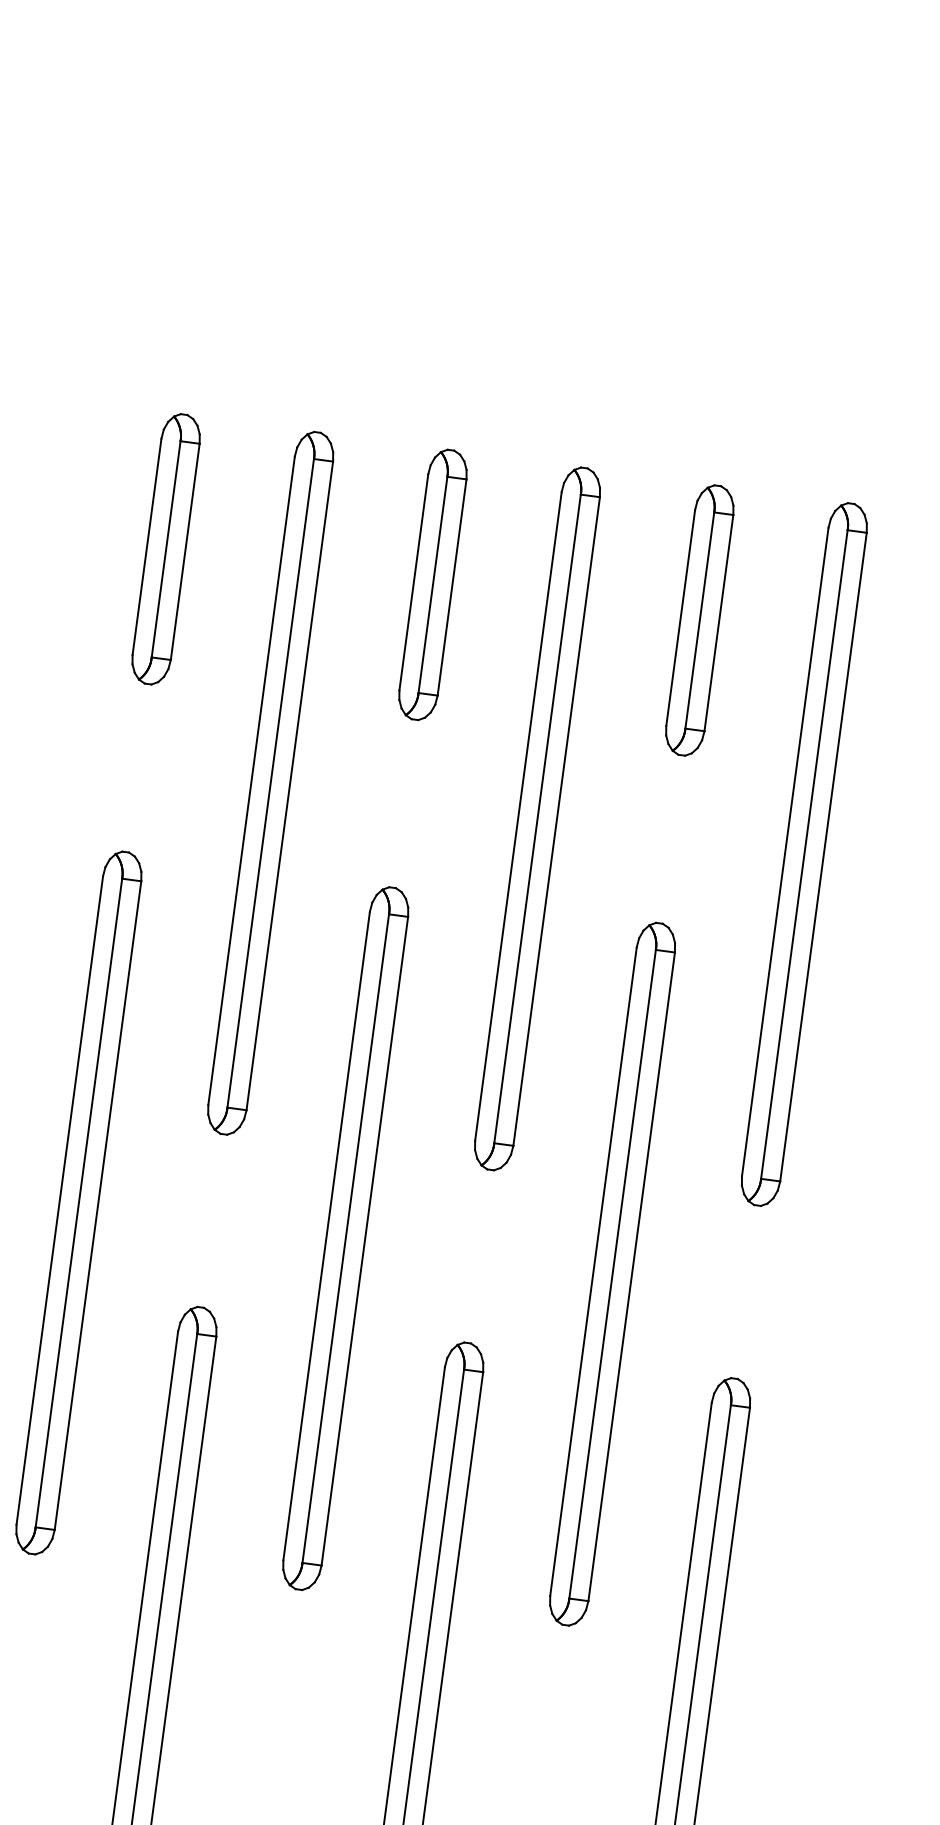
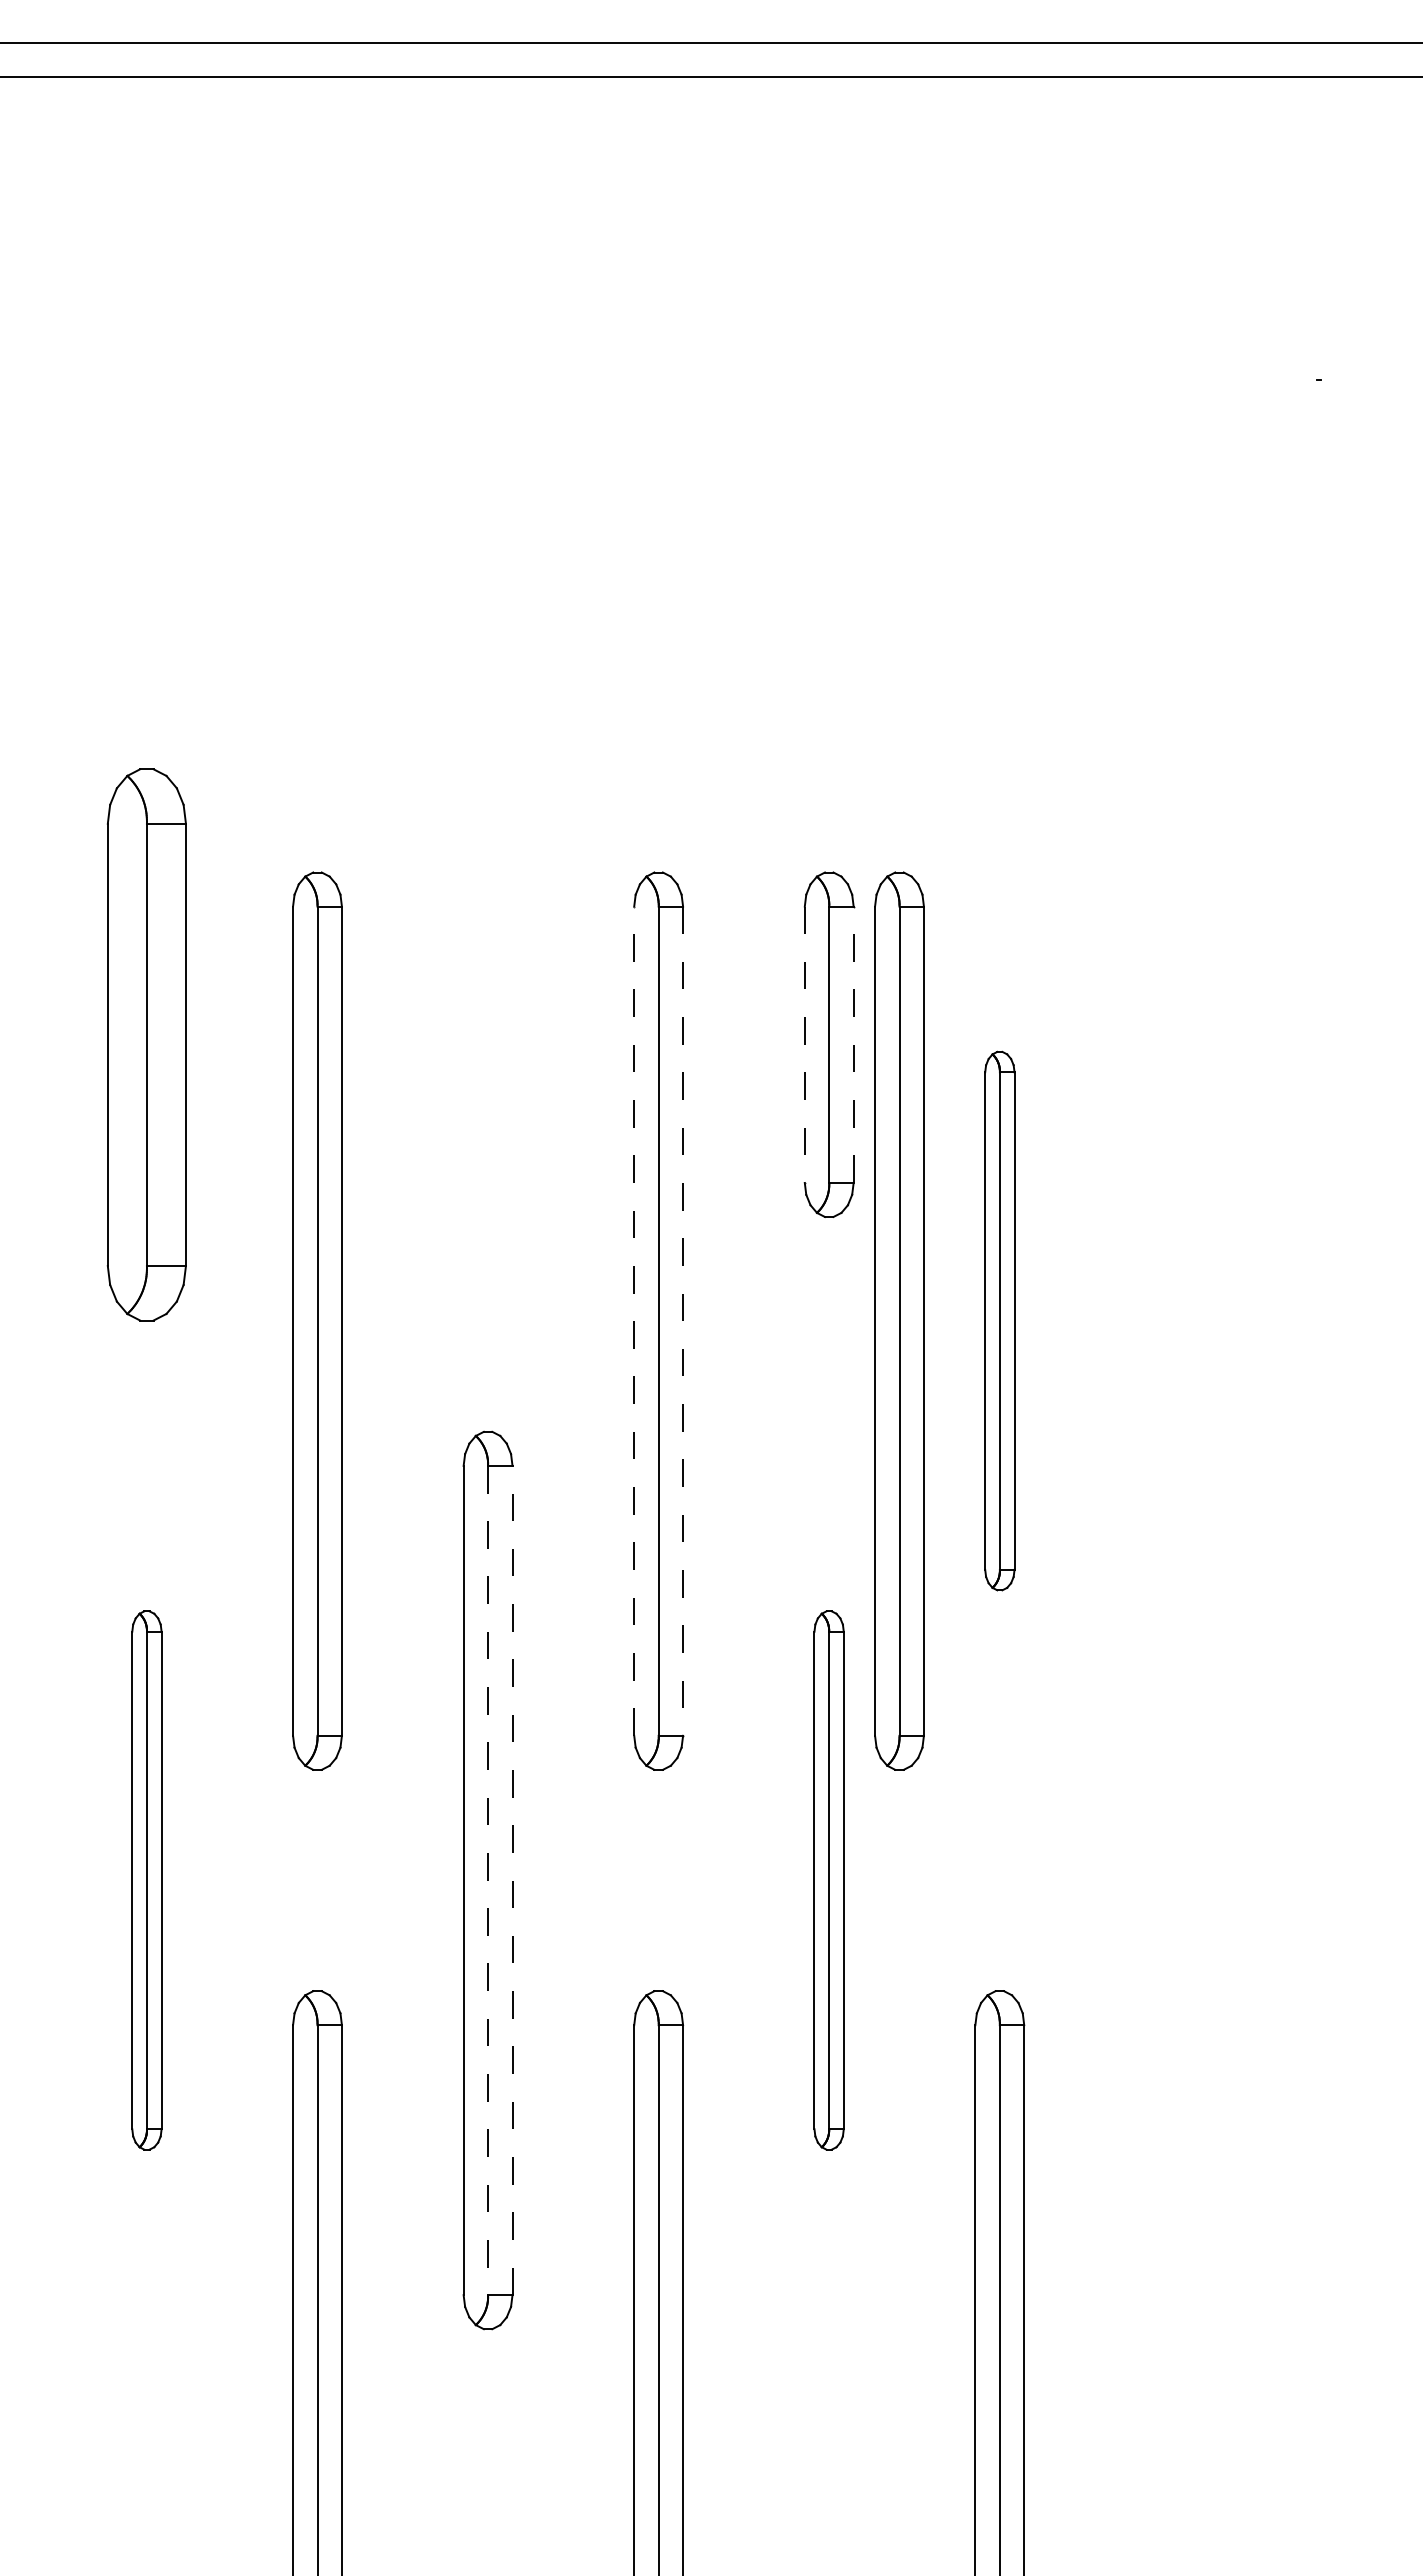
part: (165, 549) -> (146, 1044), size x1.6
part: (432, 584) -> (487, 1044), removed
line: (680, 618) -> (804, 1045), solid -> dashed
line: (718, 622) -> (853, 1044), solid -> dashed
line: (518, 816) -> (634, 1321), solid -> dashed
line: (556, 821) -> (683, 1321), solid -> dashed
part: (725, 843) -> (899, 1320), added
part: (804, 853) -> (999, 1320), size x0.6
part: (78, 1202) -> (146, 1880), size x0.6
line: (346, 1238) -> (488, 1880), solid -> dashed
line: (364, 1241) -> (512, 1880), solid -> dashed
part: (612, 1274) -> (828, 1880), size x0.6

